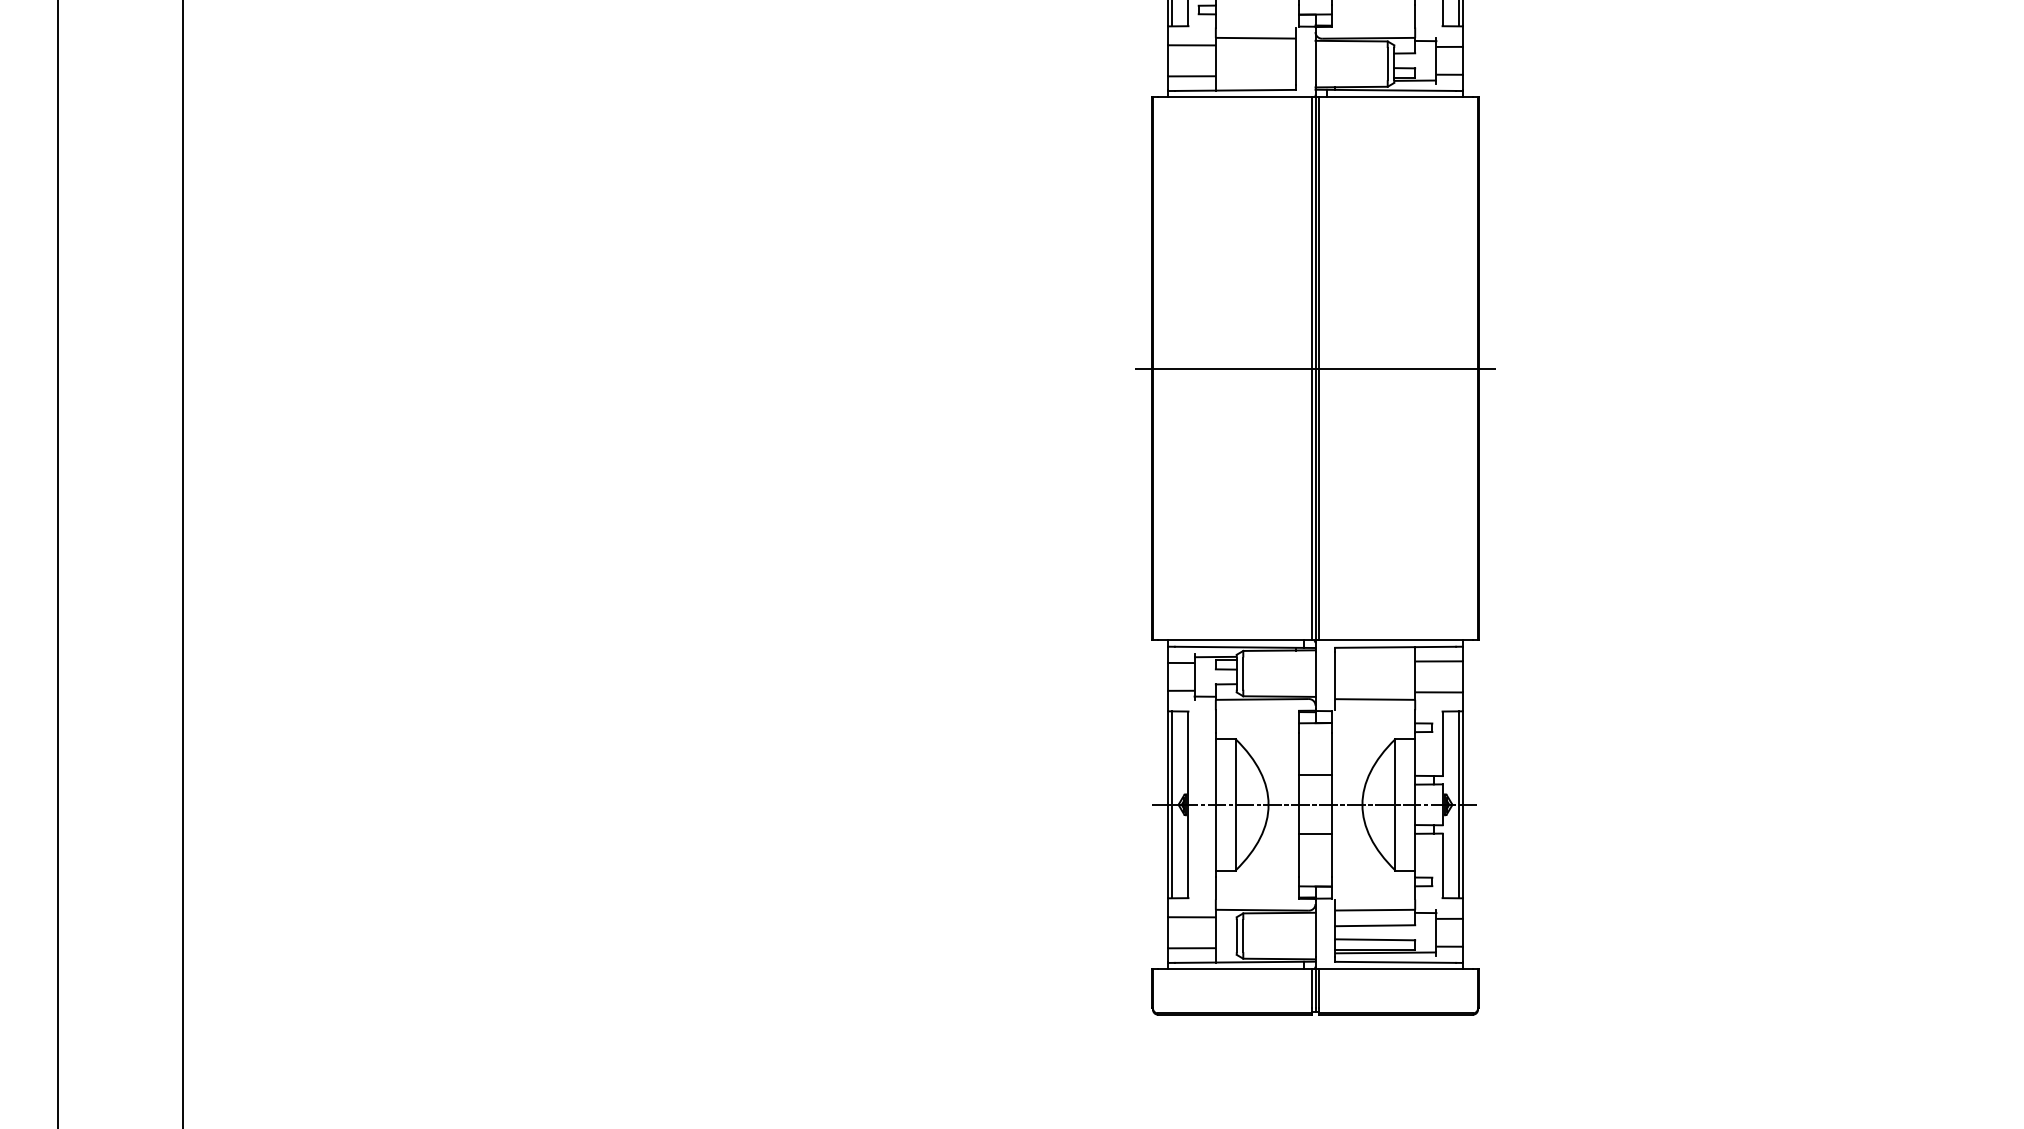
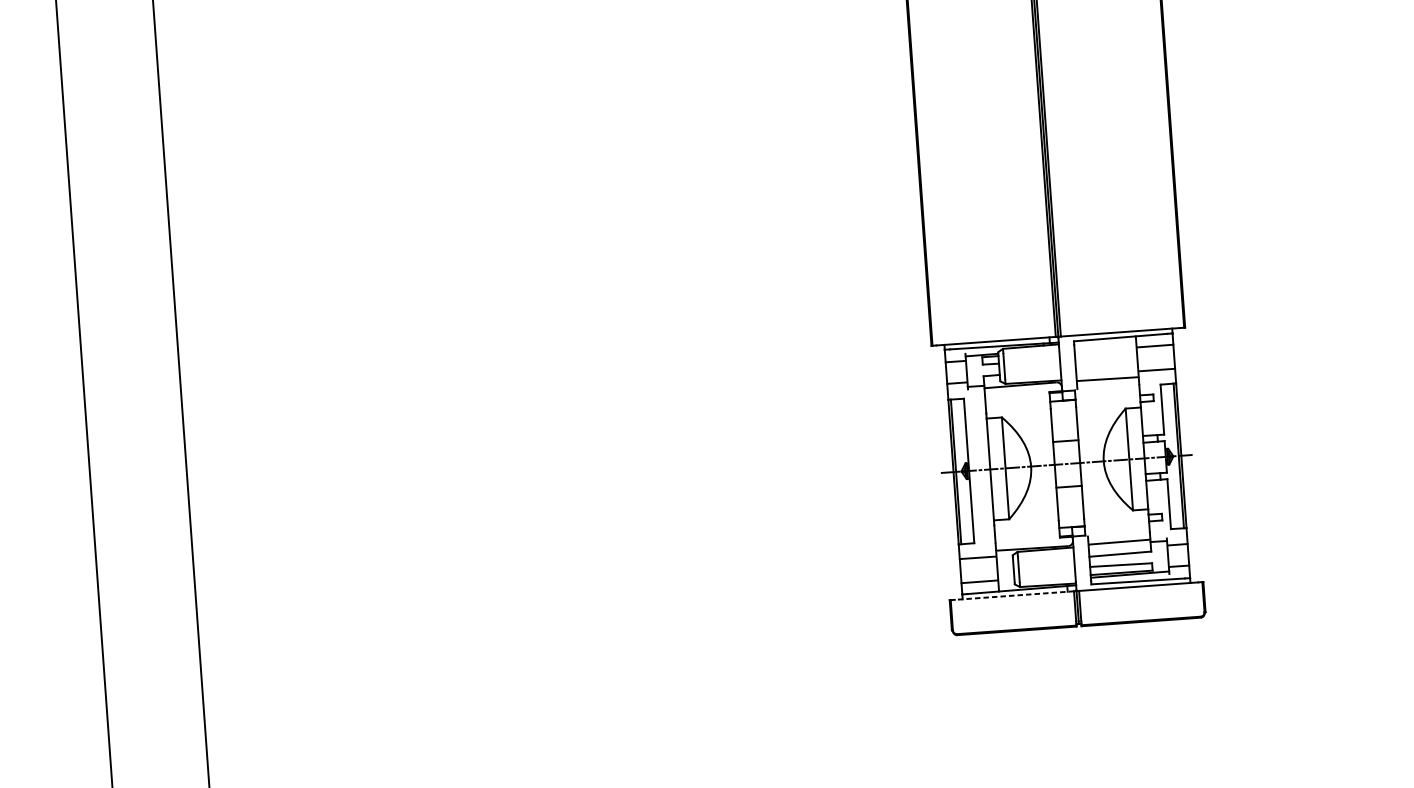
line: (1315, 368) -> (1043, 126), removed
line: (1234, 969) -> (1013, 595), solid -> dashed

